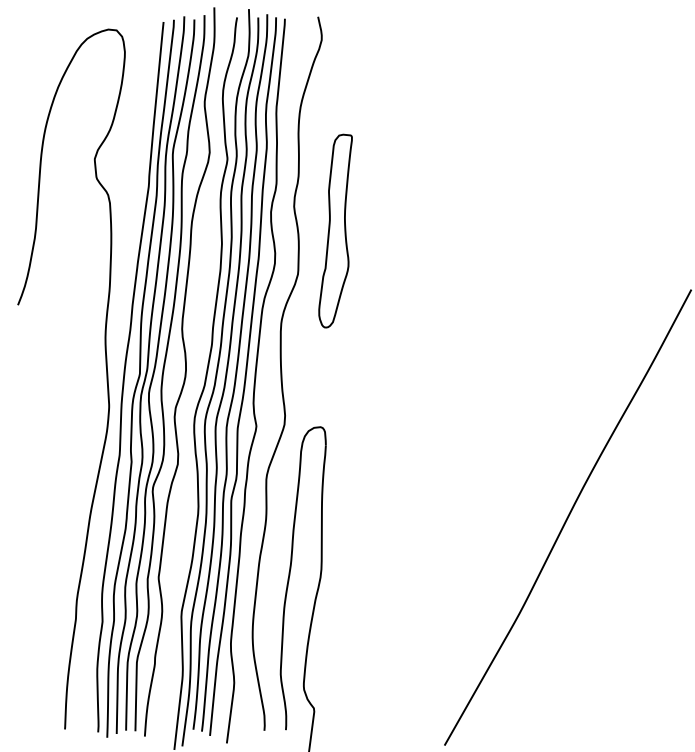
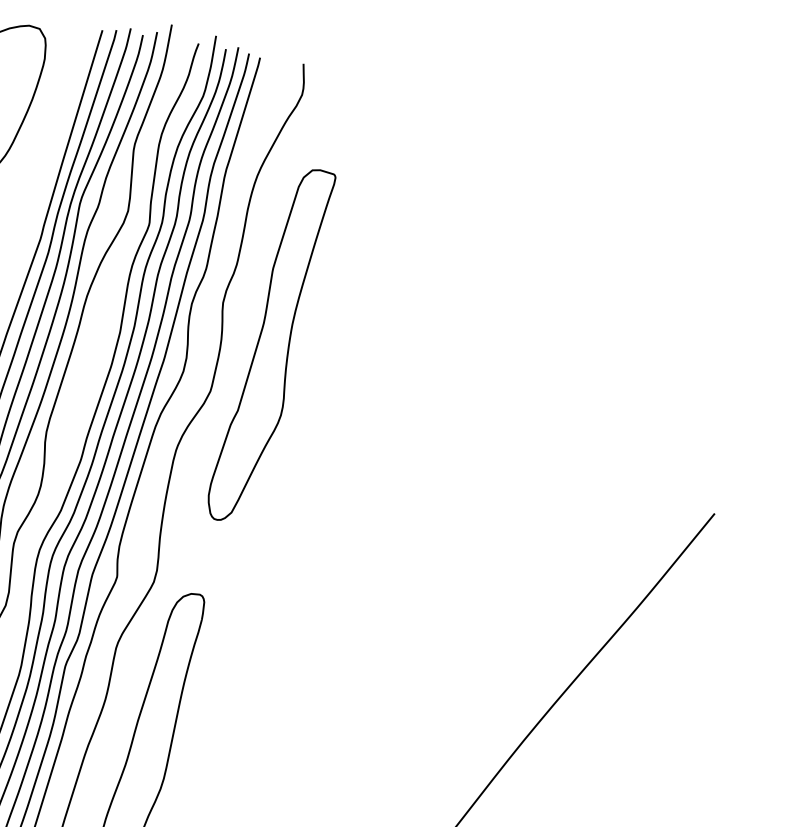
part: (335, 230) -> (270, 344), size x1.43

